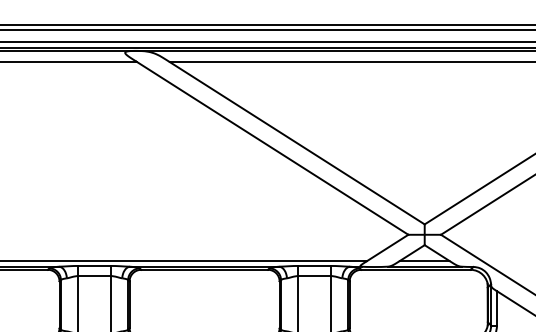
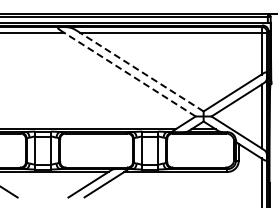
line: (296, 142) -> (141, 71), solid -> dashed
line: (272, 148) -> (129, 74), solid -> dashed

